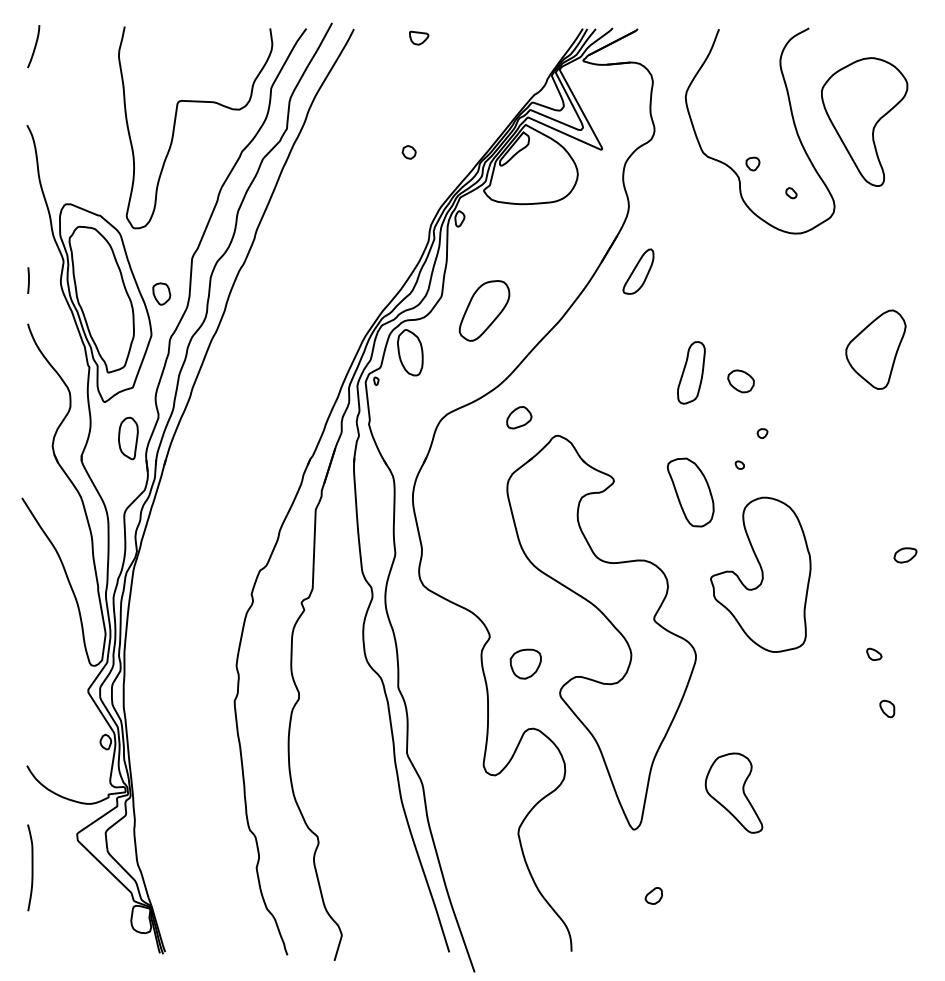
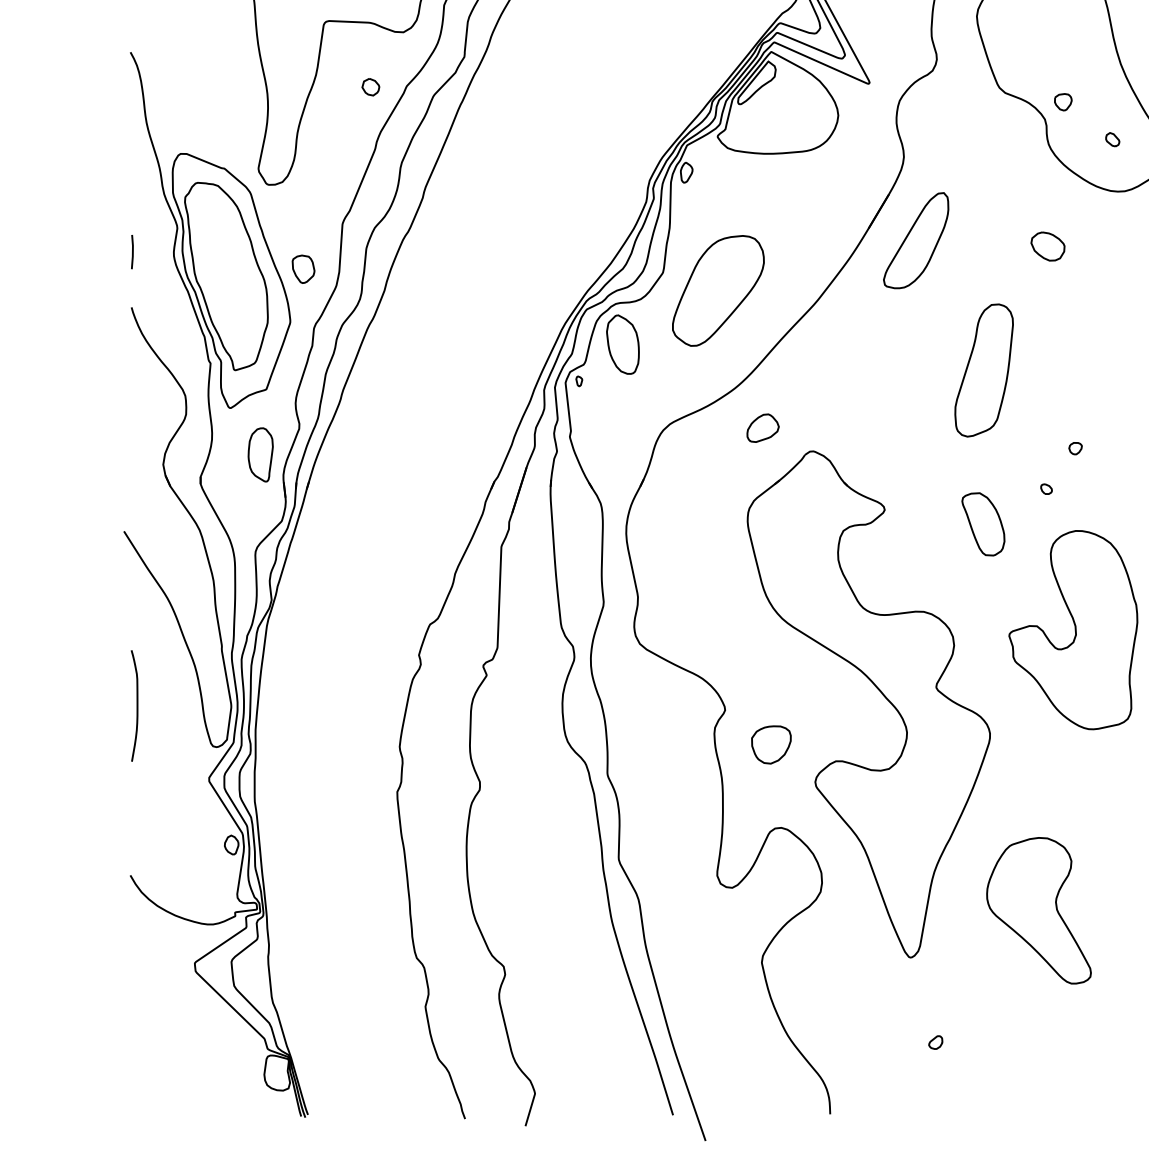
part: (408, 152) -> (370, 87), moved
part: (638, 271) -> (916, 240), size x1.67
part: (484, 310) -> (718, 290), size x1.43
part: (691, 372) -> (984, 370), size x1.67
part: (740, 381) -> (1047, 246), moved
part: (690, 492) -> (983, 524), size x0.71
part: (733, 792) -> (1038, 909), size x1.43
curve: (31, 867) -> (136, 705), moved
part: (653, 895) -> (935, 1042), size x0.62

